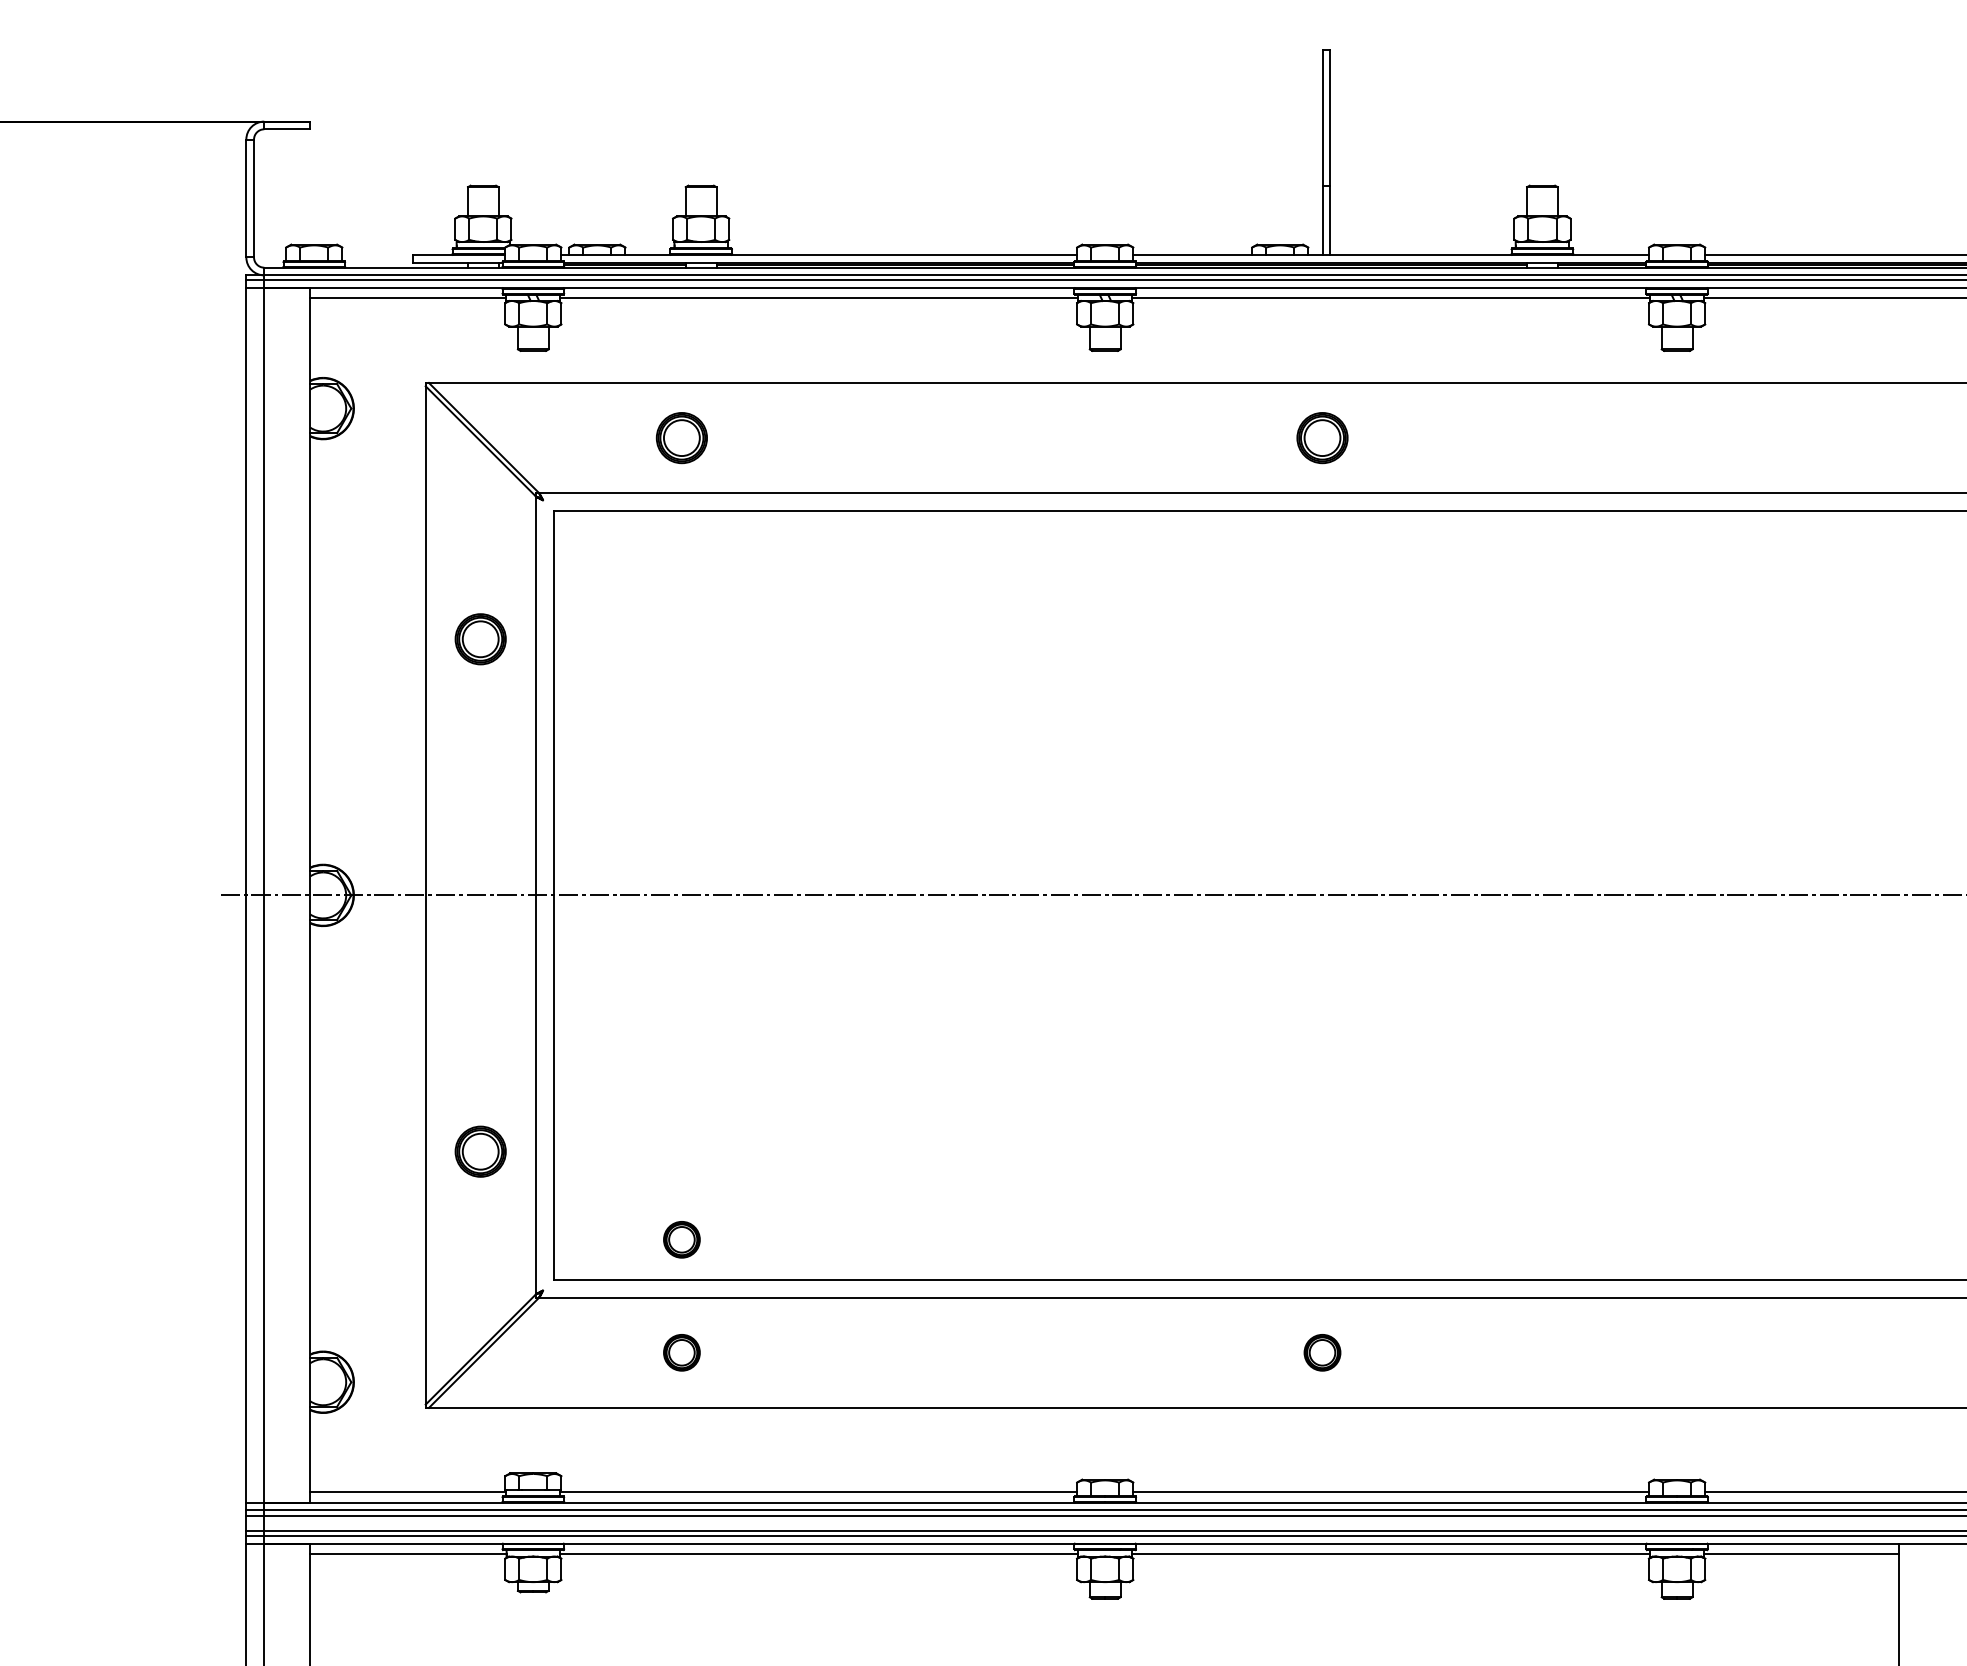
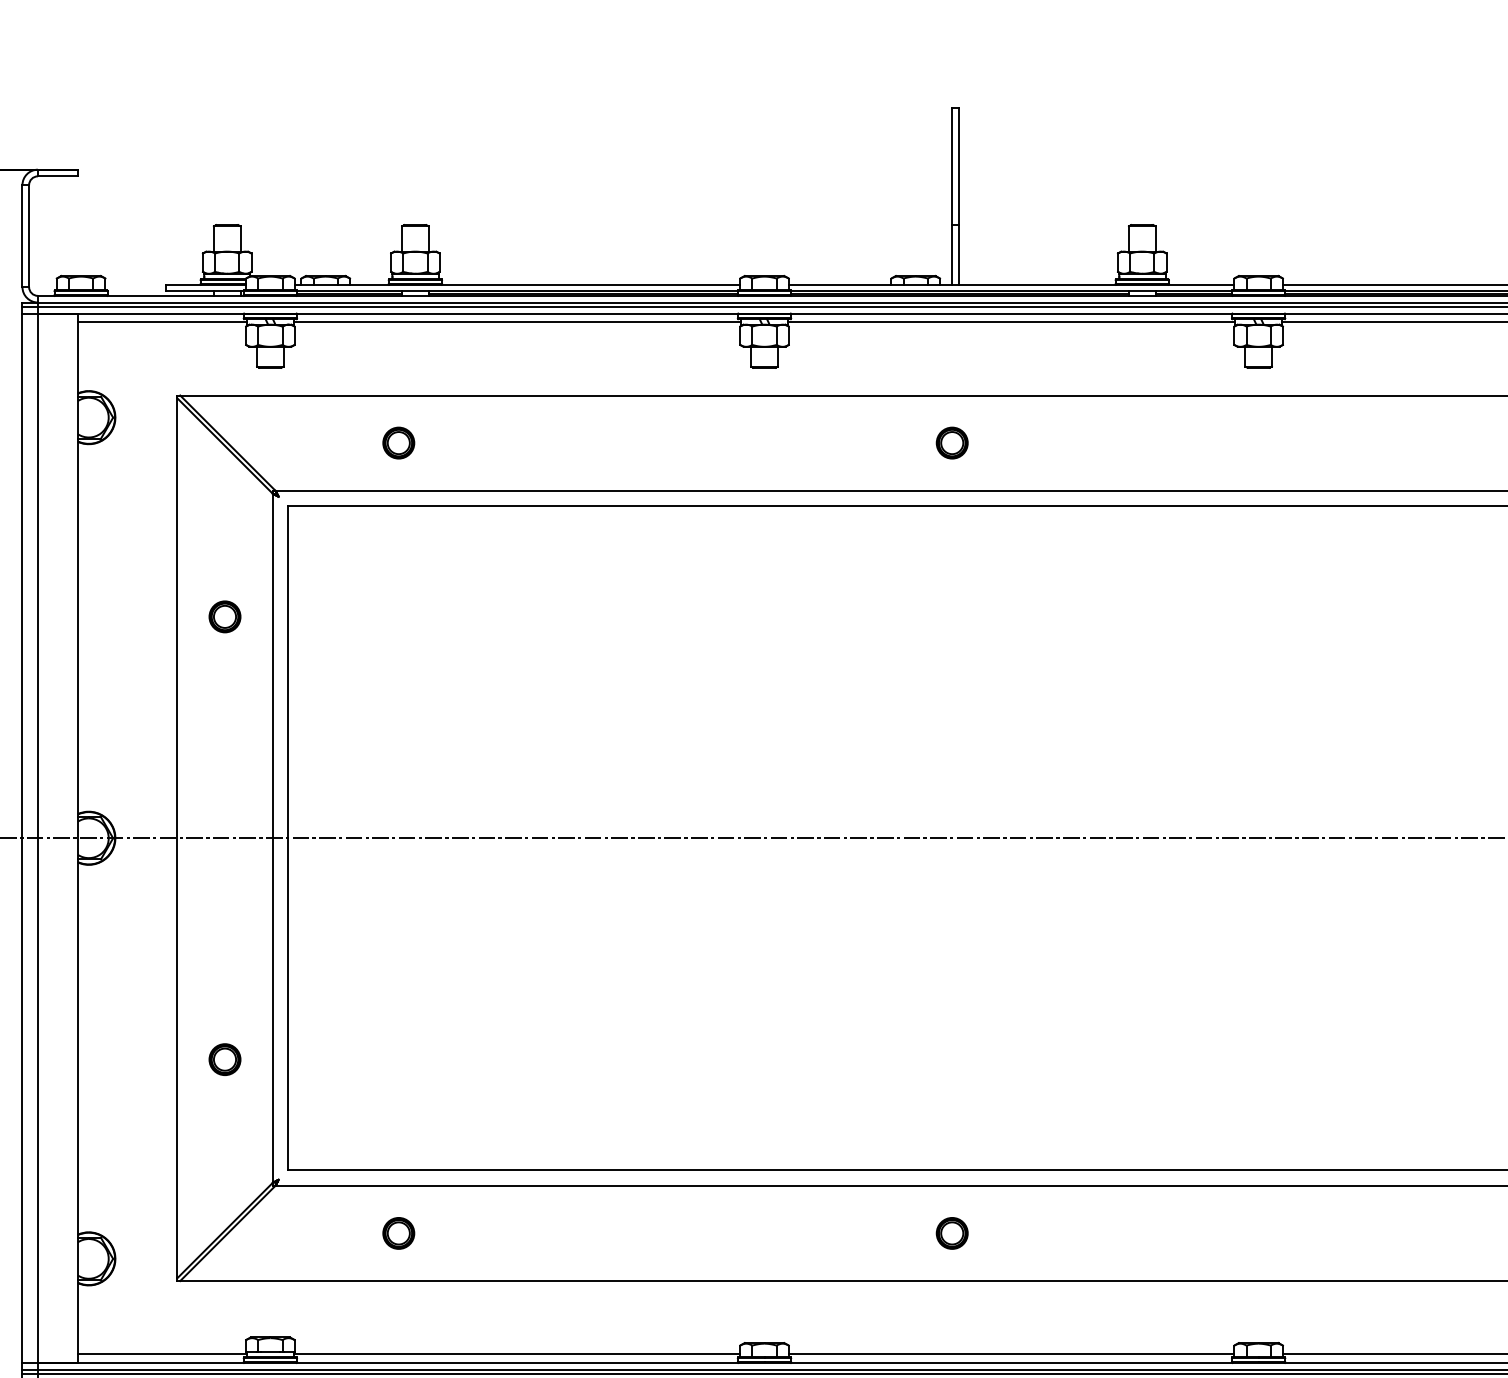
part: (681, 437) -> (398, 442), size x0.71
part: (1322, 437) -> (952, 442), size x0.71
part: (480, 638) -> (224, 616), size x0.71
part: (480, 1151) -> (224, 1059), size x0.71
part: (681, 1239) -> (398, 1135), removed

